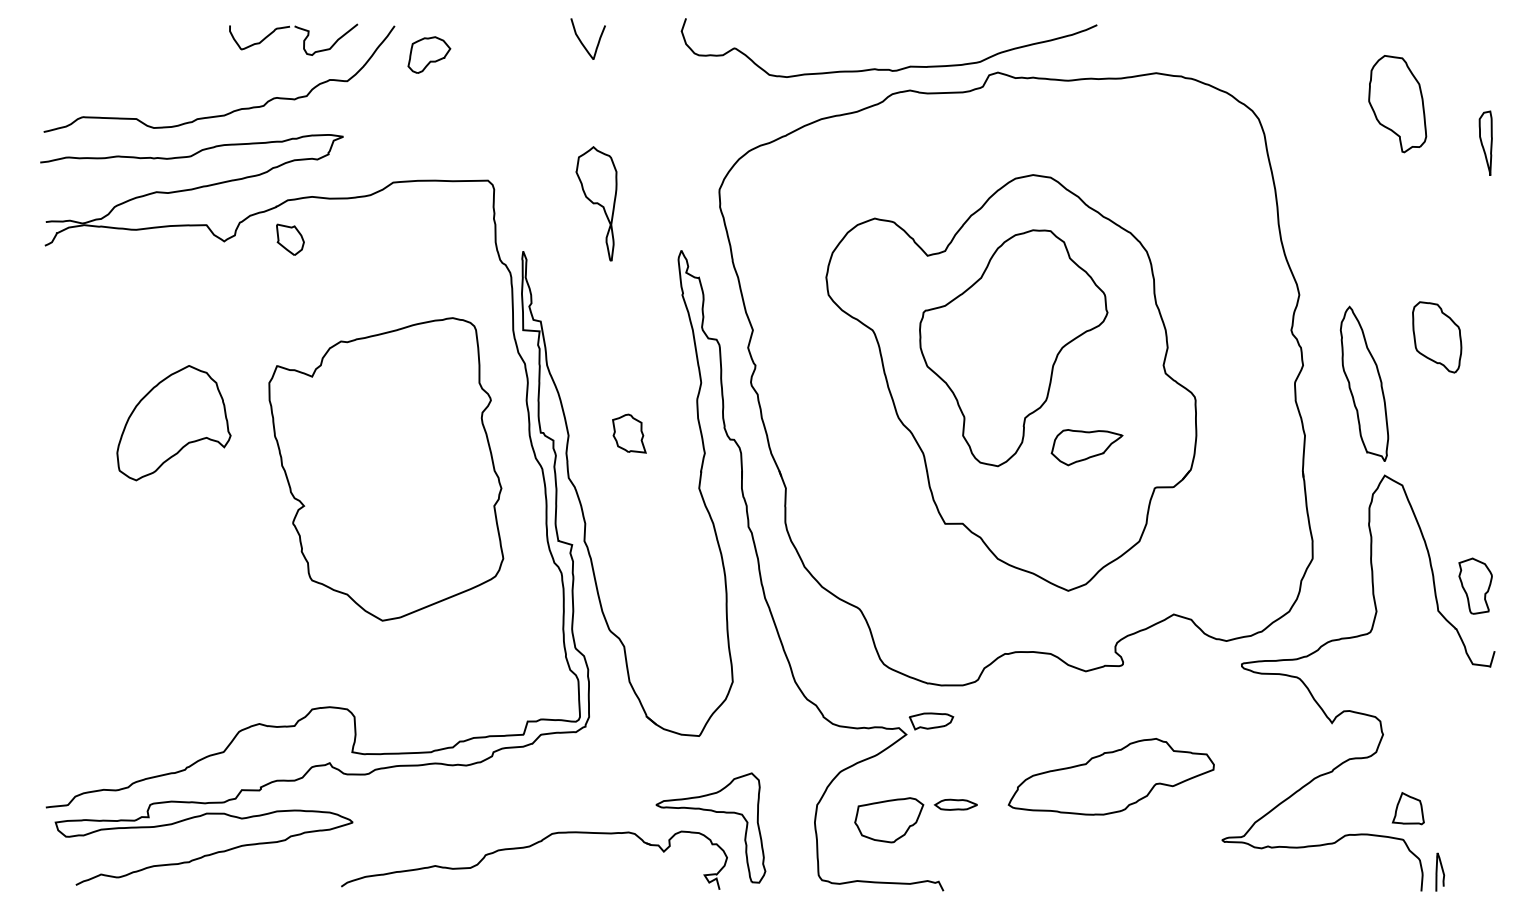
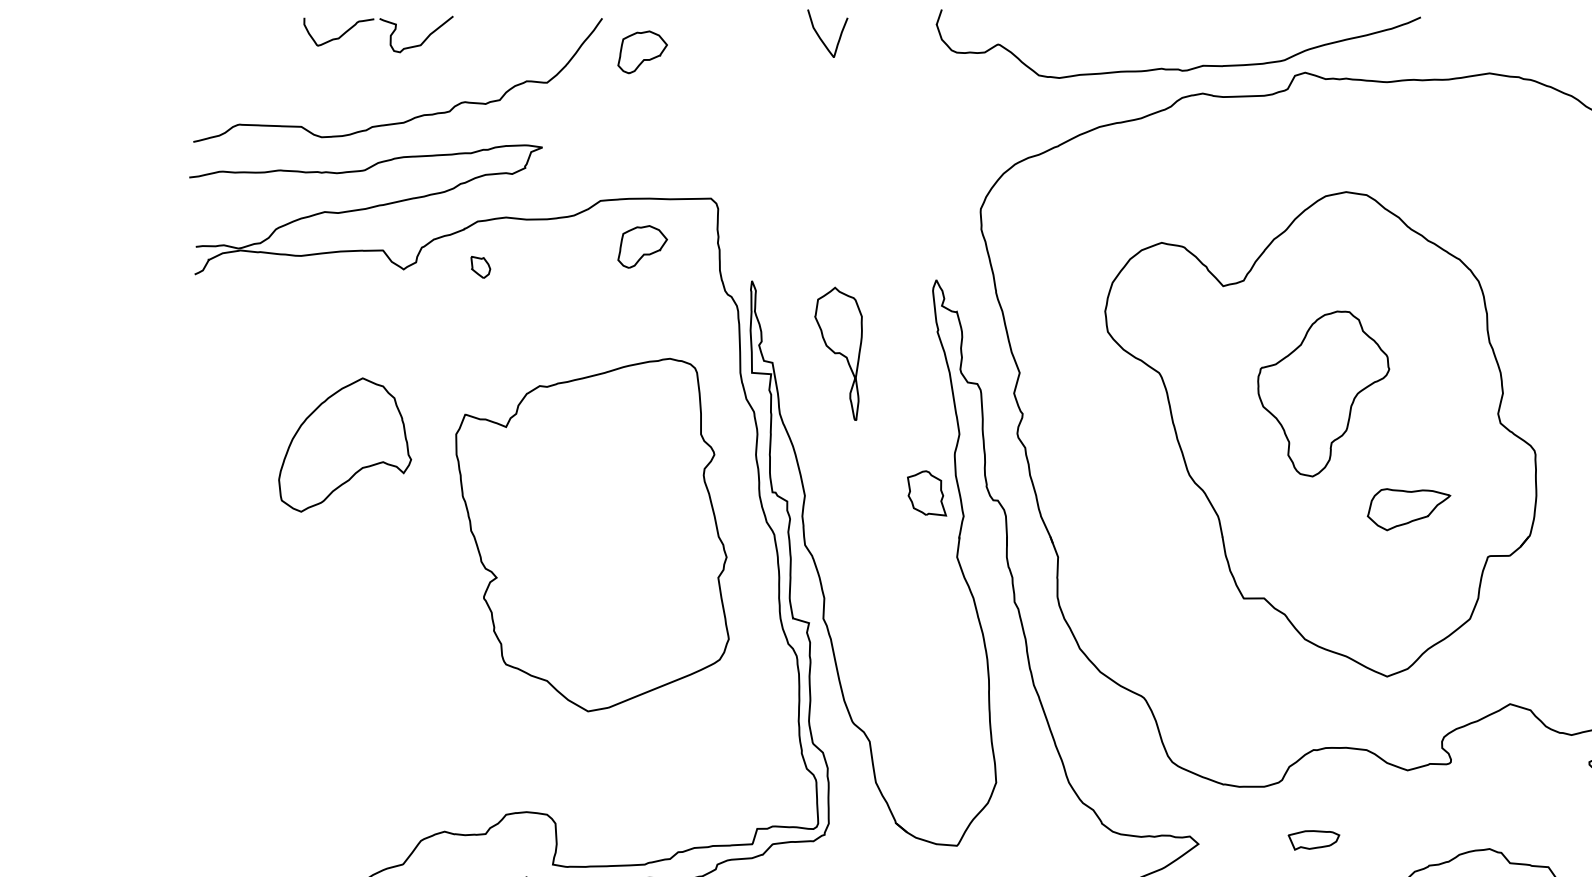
part: (303, 40) -> (389, 35), moved
part: (596, 203) -> (838, 353), moved
part: (429, 221) -> (642, 246), added
part: (290, 239) -> (480, 267), size x0.6
part: (1013, 348) -> (1323, 394), size x0.6
part: (173, 423) -> (344, 445), moved
part: (629, 433) -> (927, 493), moved
part: (931, 721) -> (1313, 840), moved

